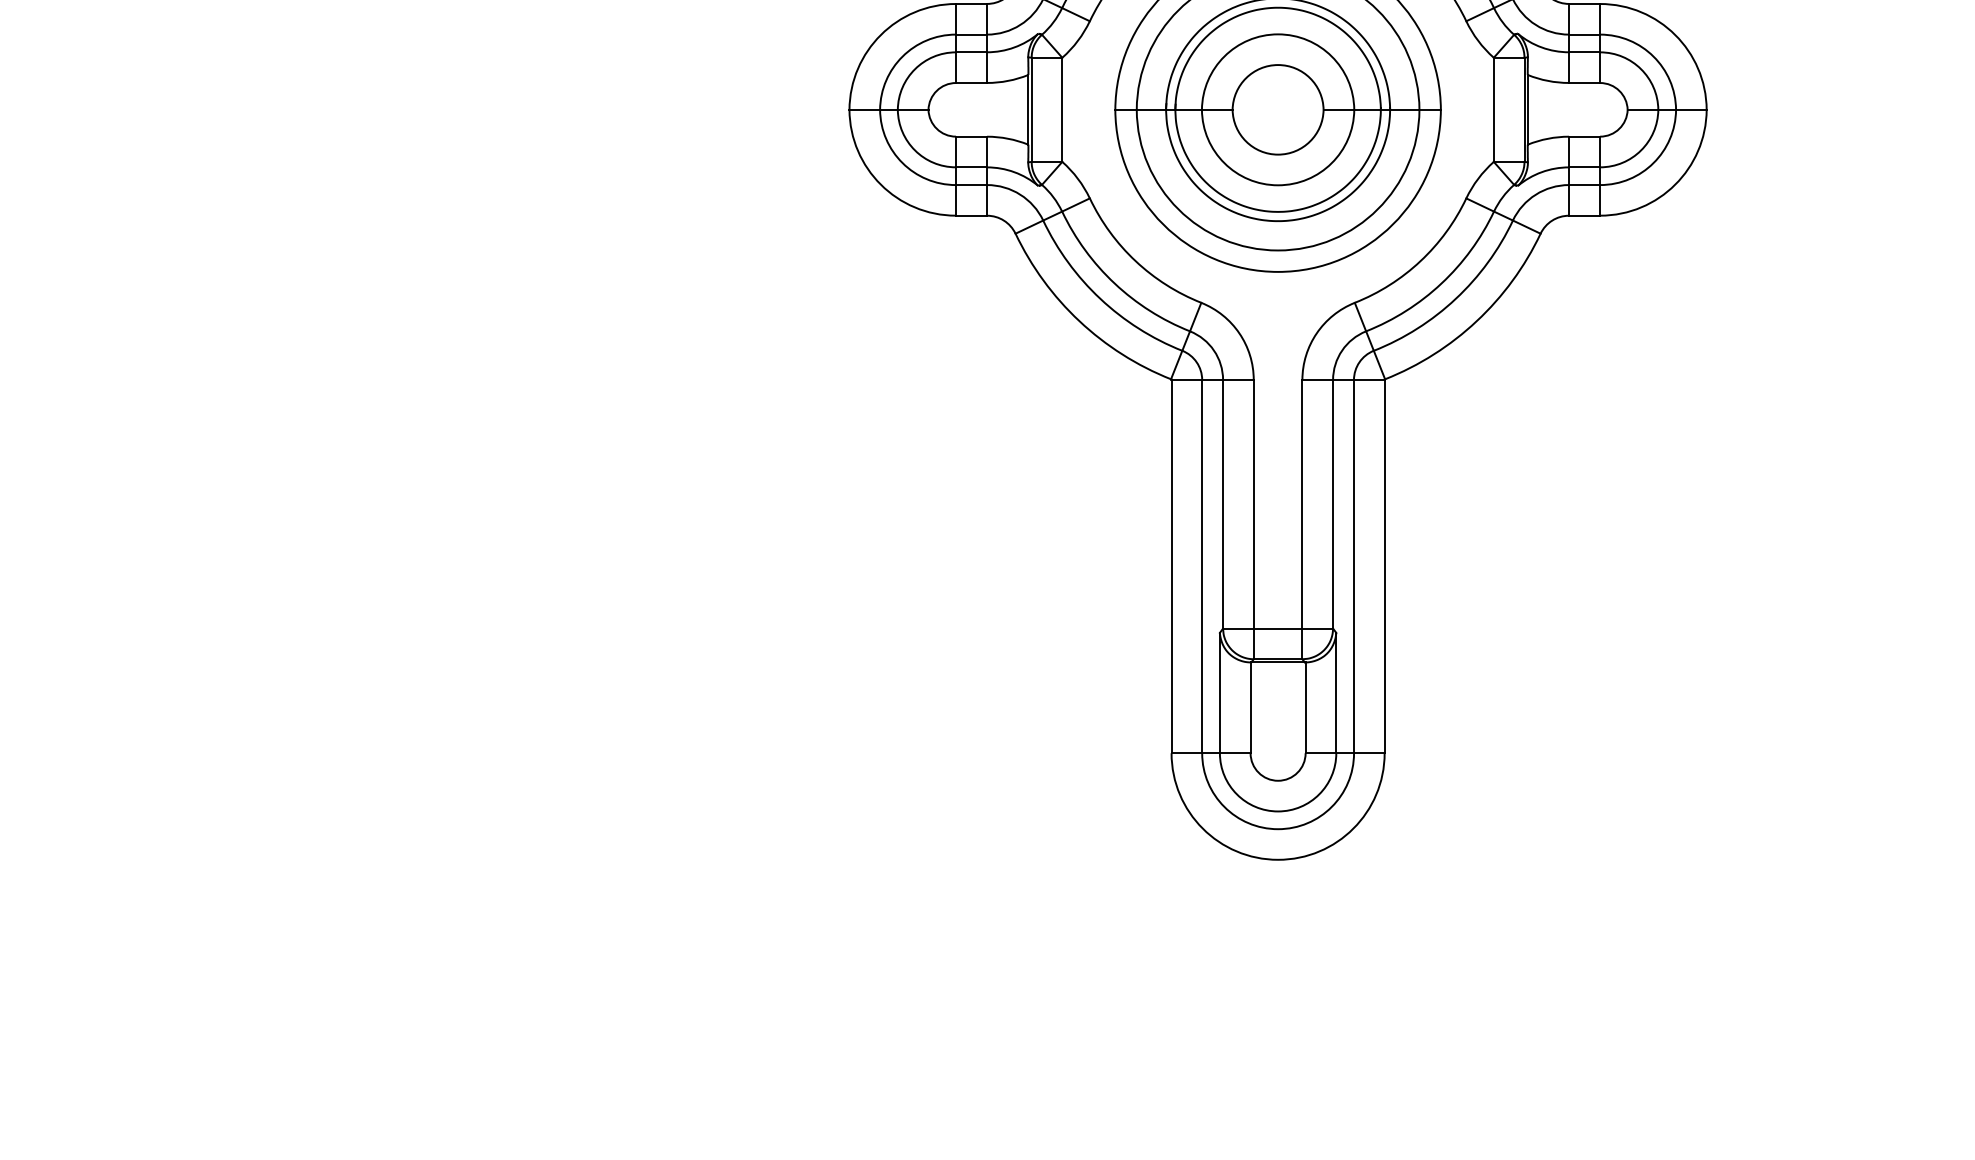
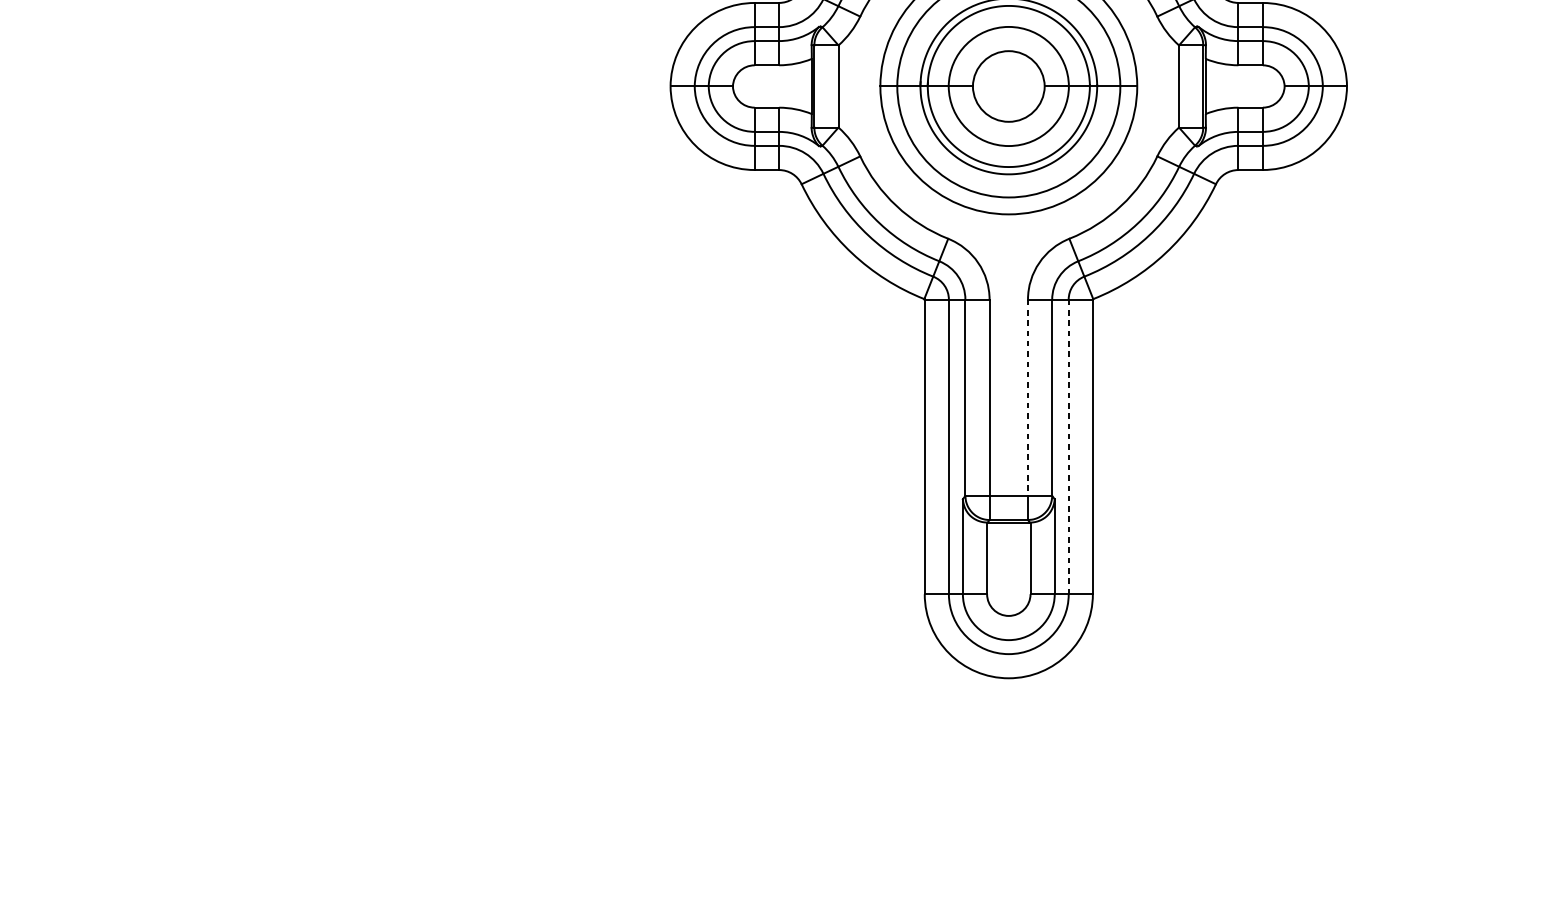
line: (1302, 504) -> (1028, 397), solid -> dashed
line: (1353, 566) -> (1068, 446), solid -> dashed

